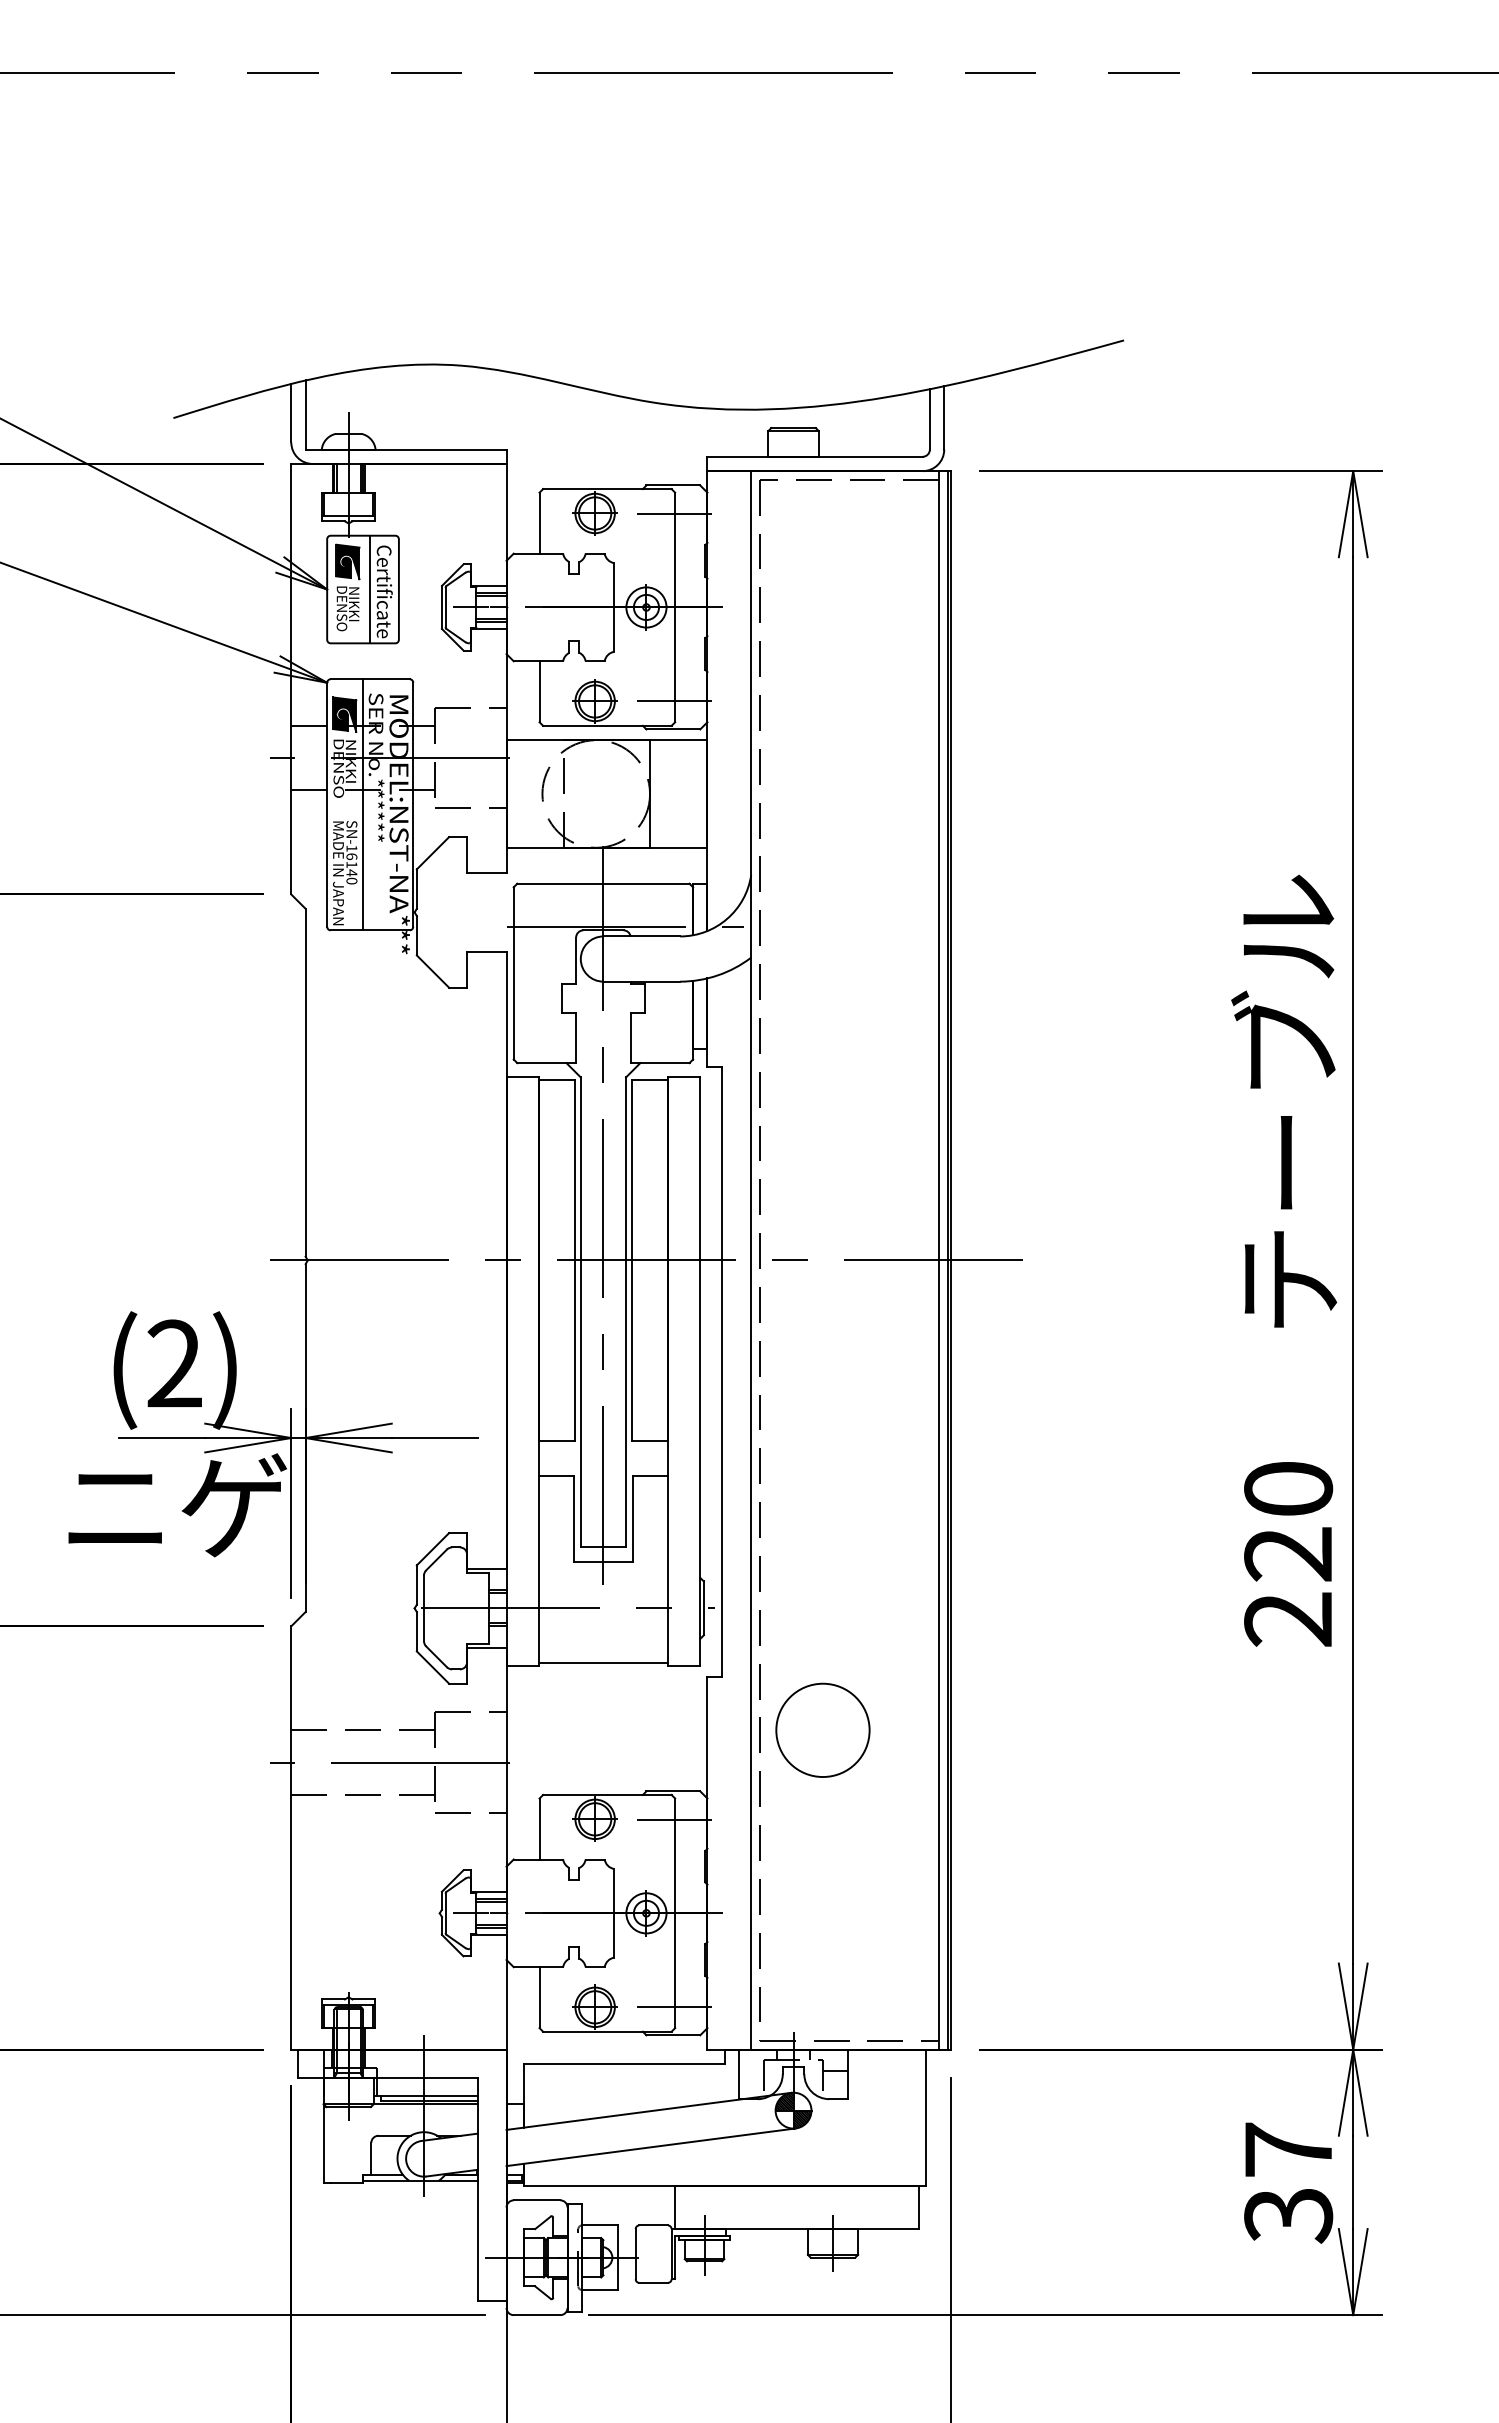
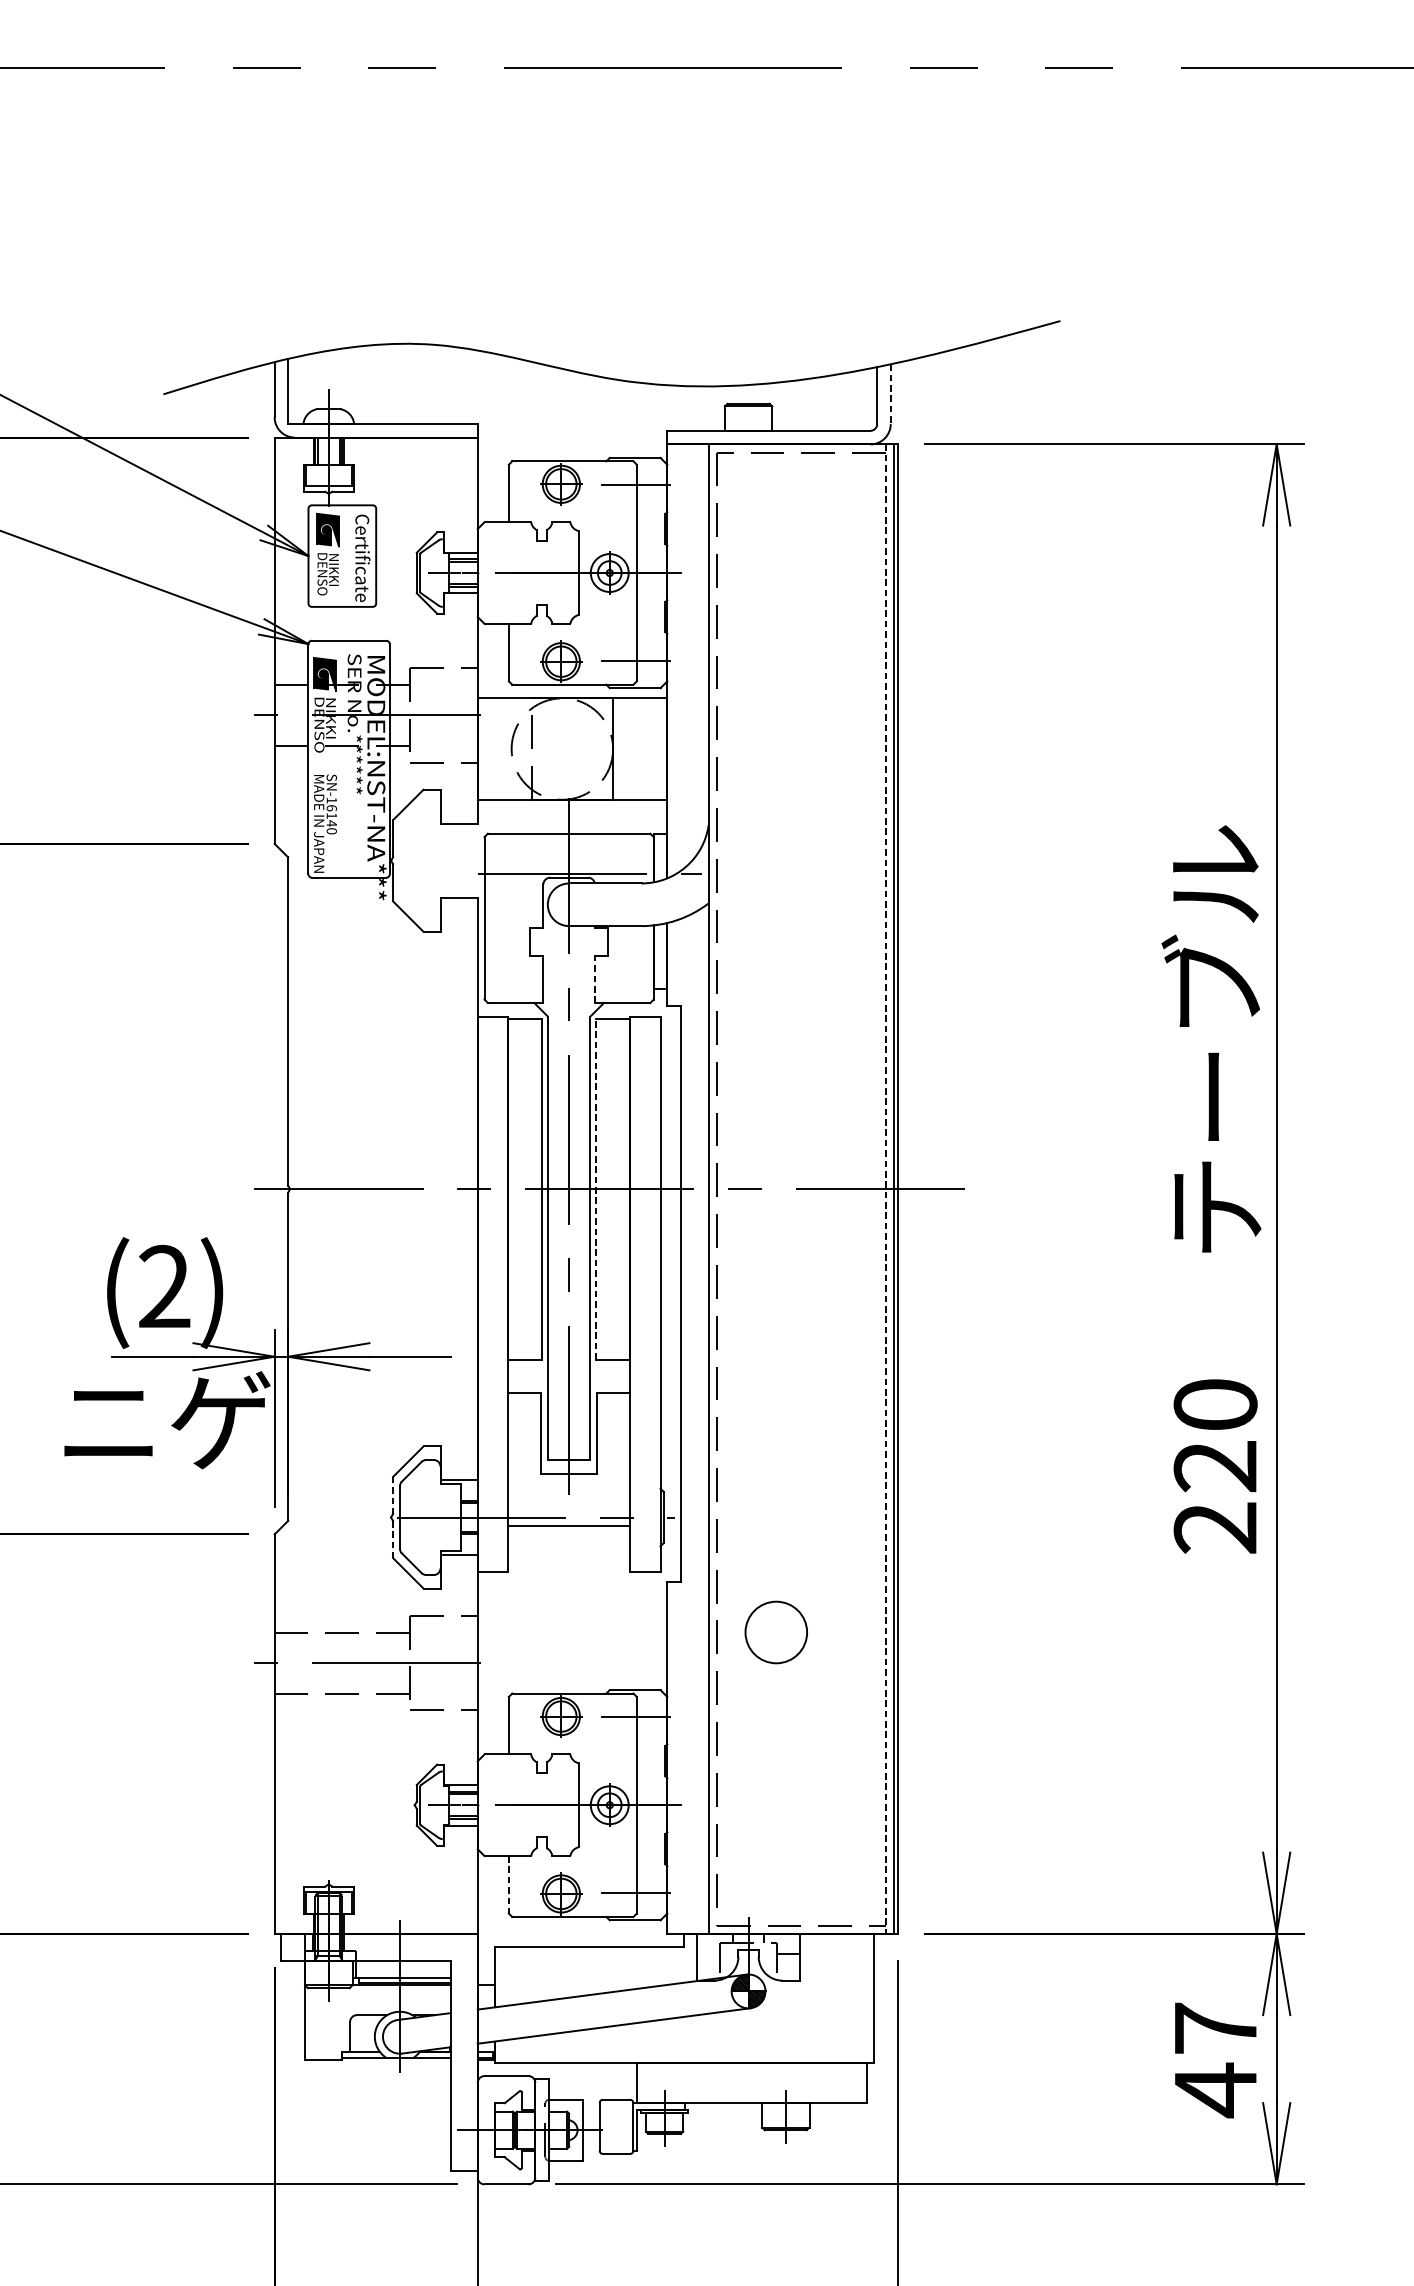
line: (944, 417) -> (891, 393), solid -> dashed
line: (370, 589) -> (349, 556), removed
line: (363, 804) -> (342, 758), removed
line: (630, 1037) -> (594, 978), solid -> dashed
line: (631, 1260) -> (595, 1189), solid -> dashed
line: (939, 1260) -> (886, 1189), solid -> dashed
line: (416, 1585) -> (392, 1495), solid -> dashed
line: (416, 1631) -> (392, 1539), solid -> dashed
line: (602, 1662) -> (568, 1525), moved
circle: (822, 1729) -> (775, 1631), size x0.7
line: (539, 1998) -> (508, 1885), solid -> dashed
text: (1288, 2215) -> (1215, 2090), 37 -> 47

